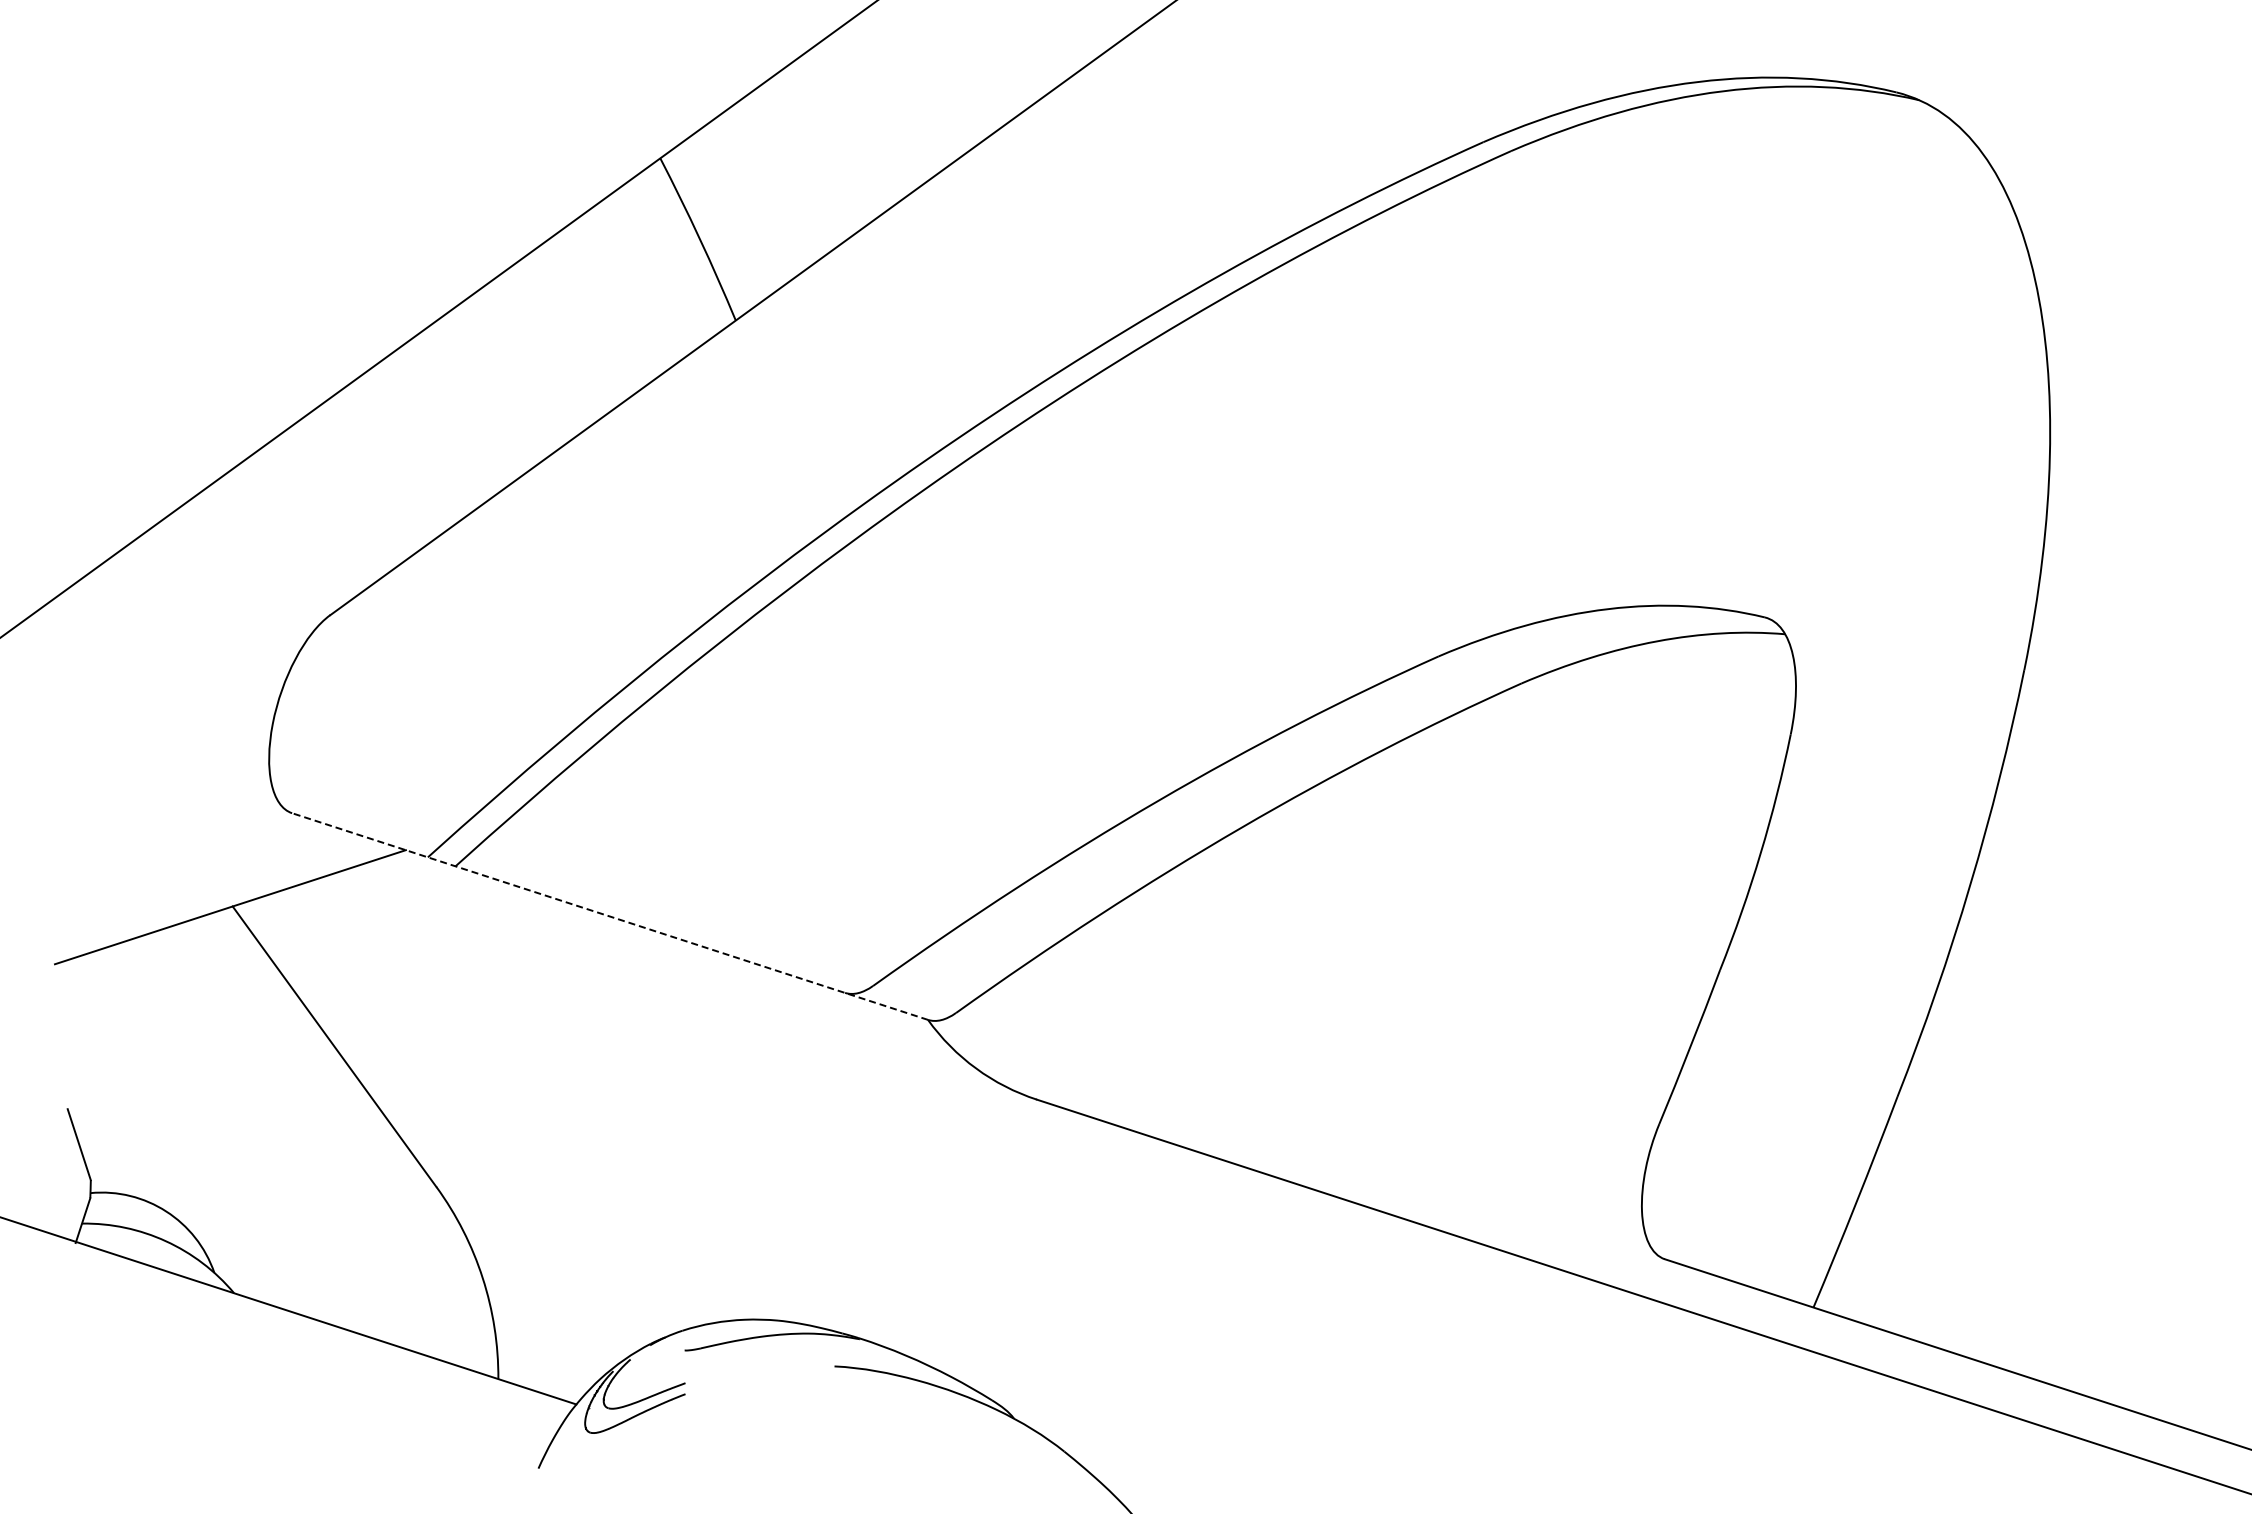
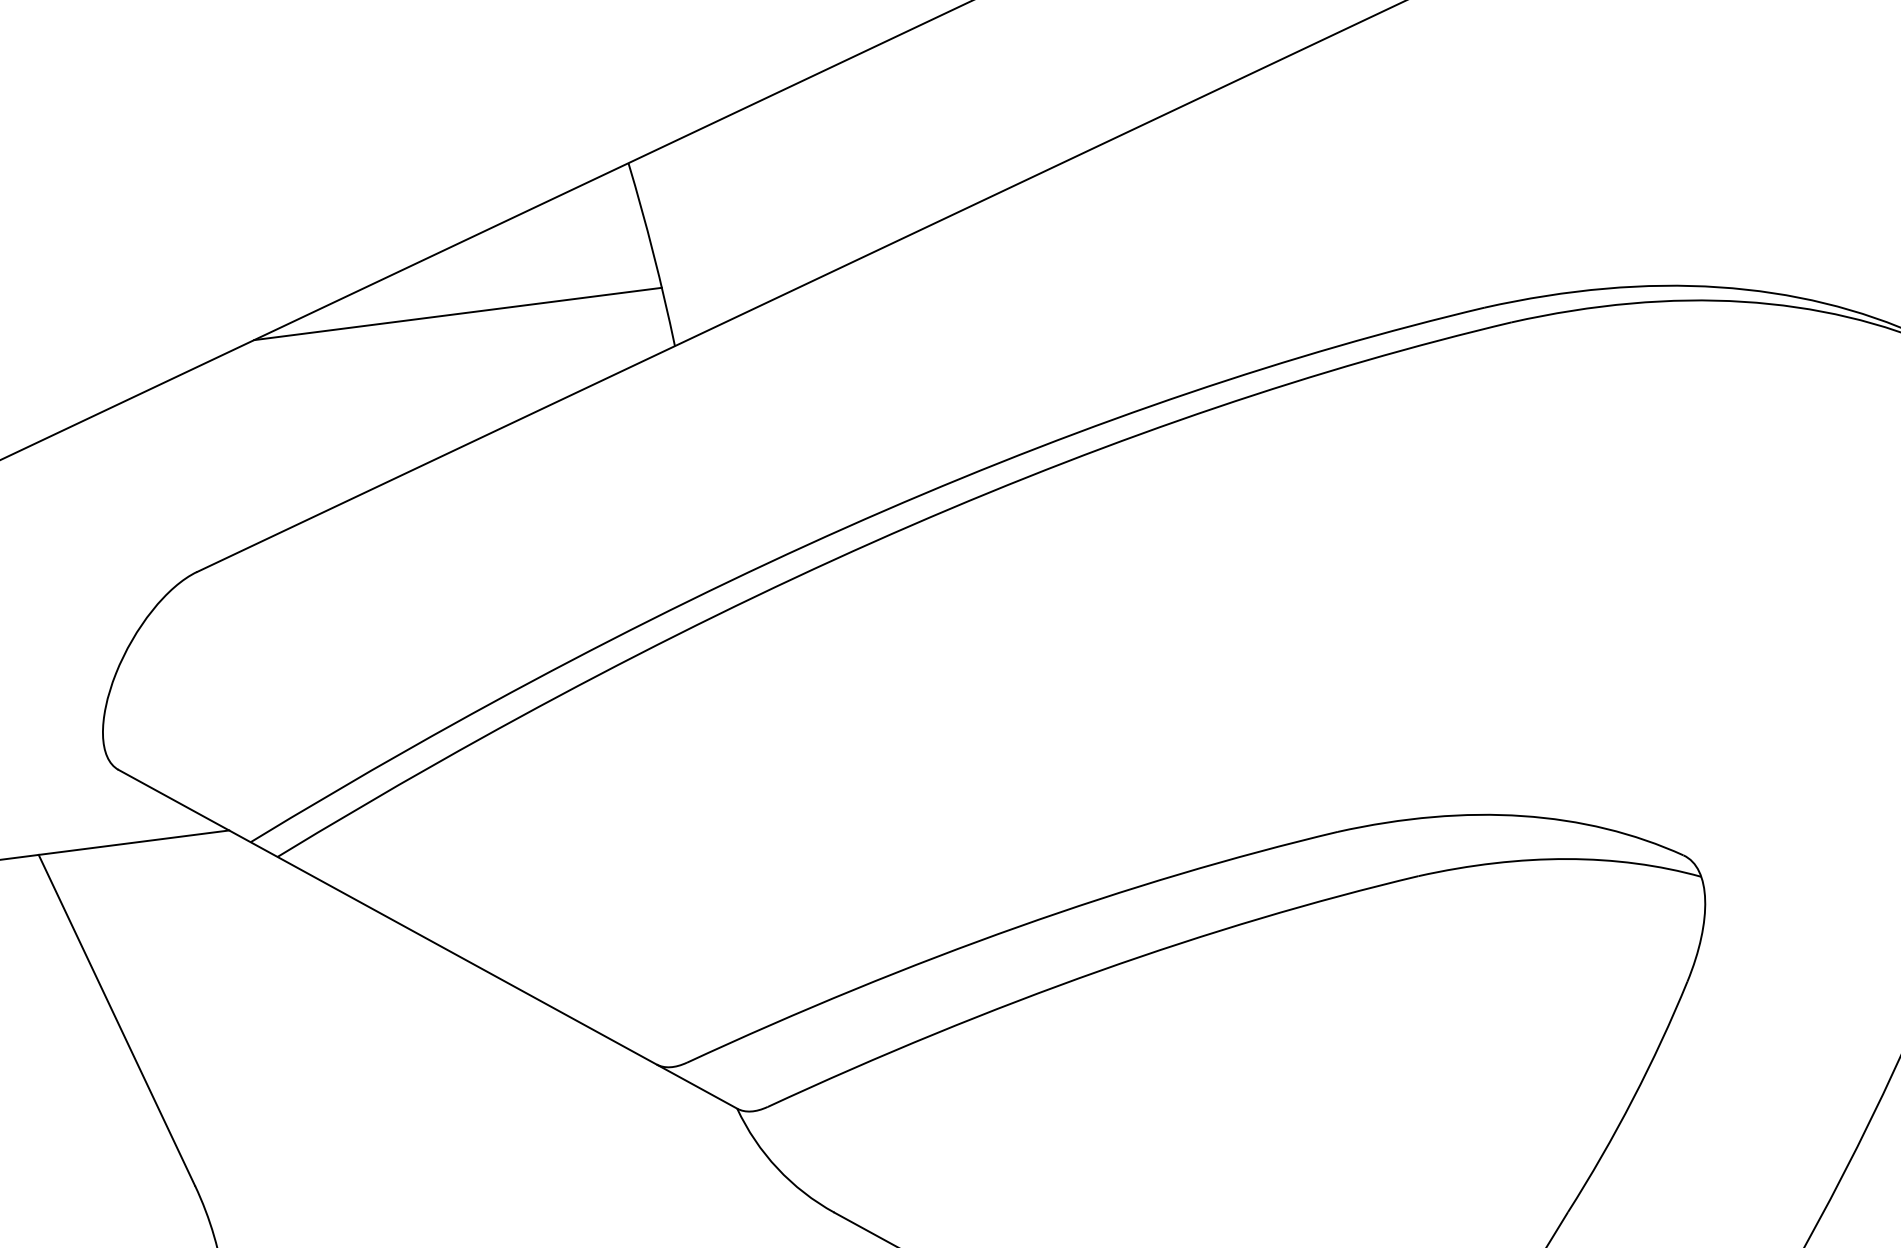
line: (527, 328) -> (457, 313), added
line: (609, 916) -> (427, 939), dashed -> solid

